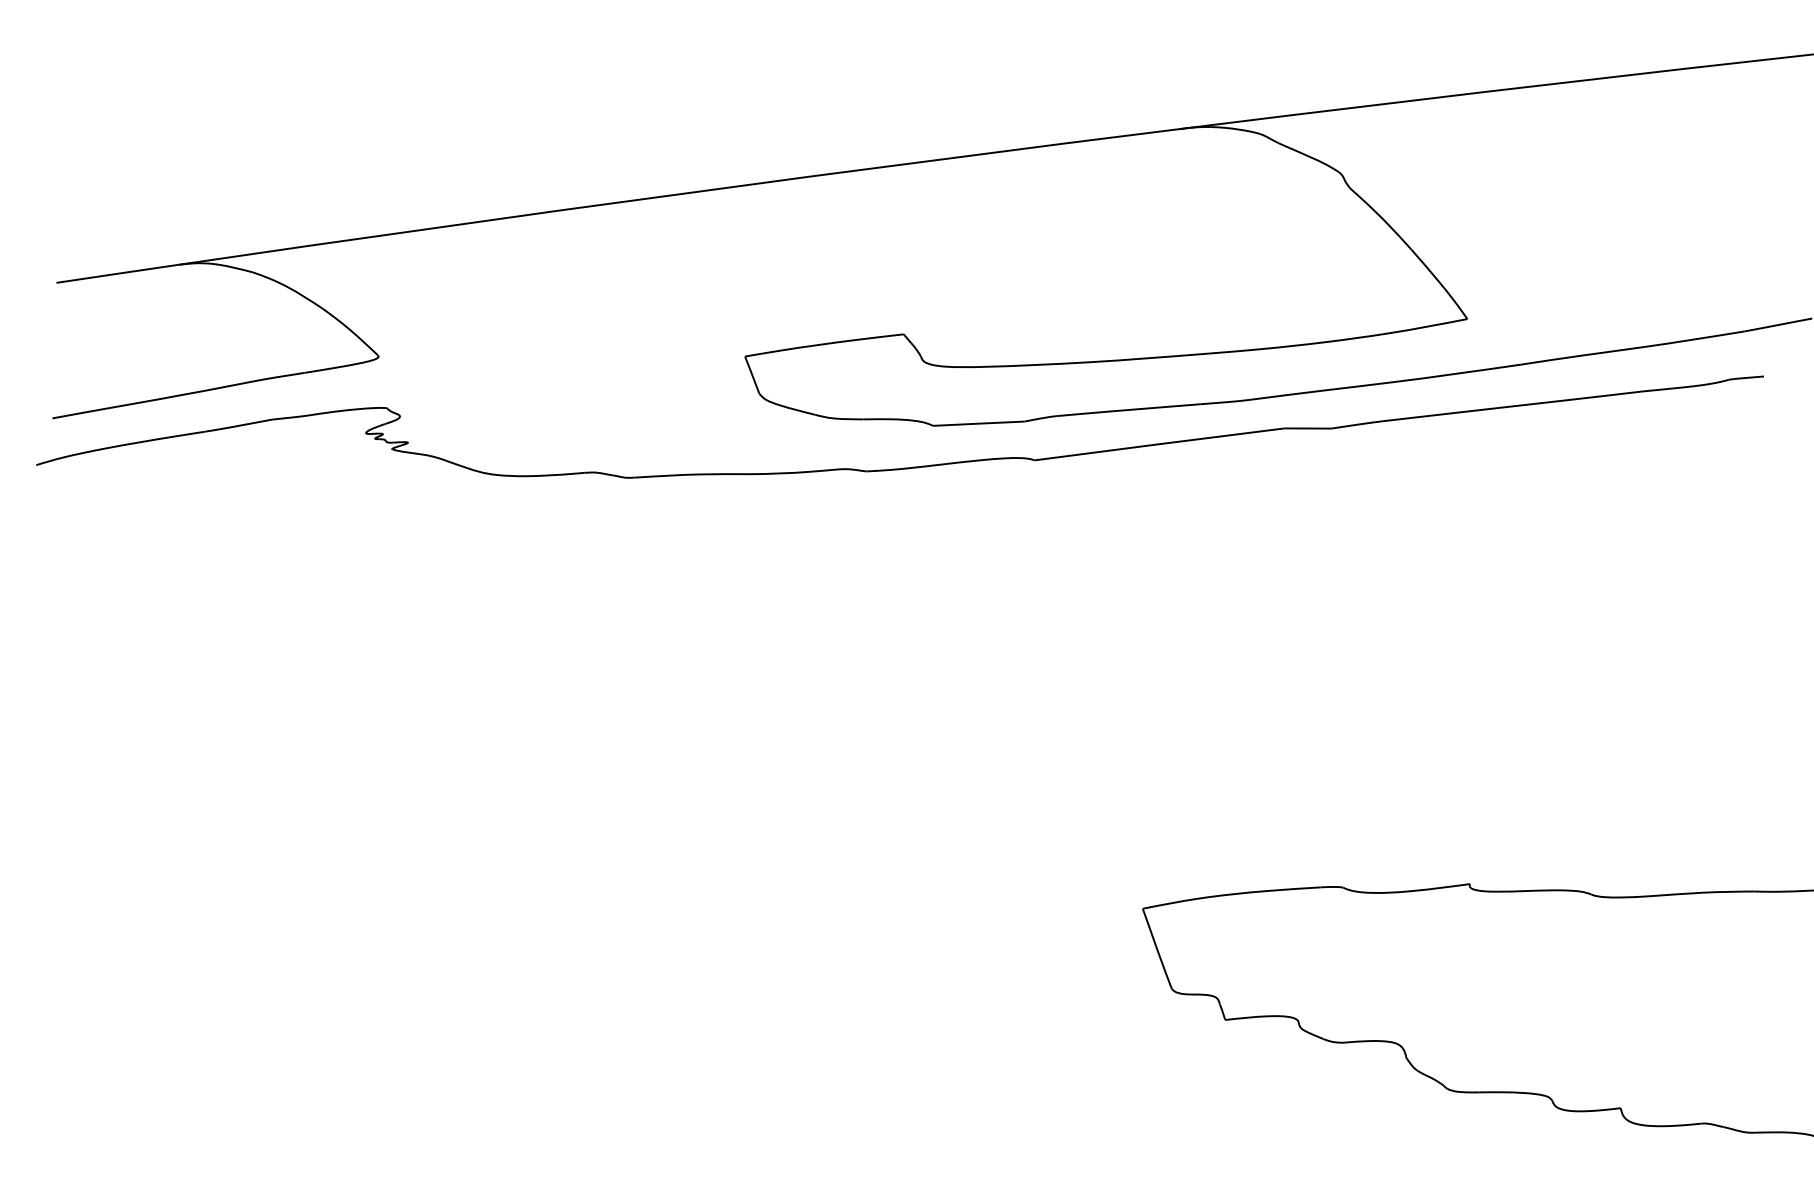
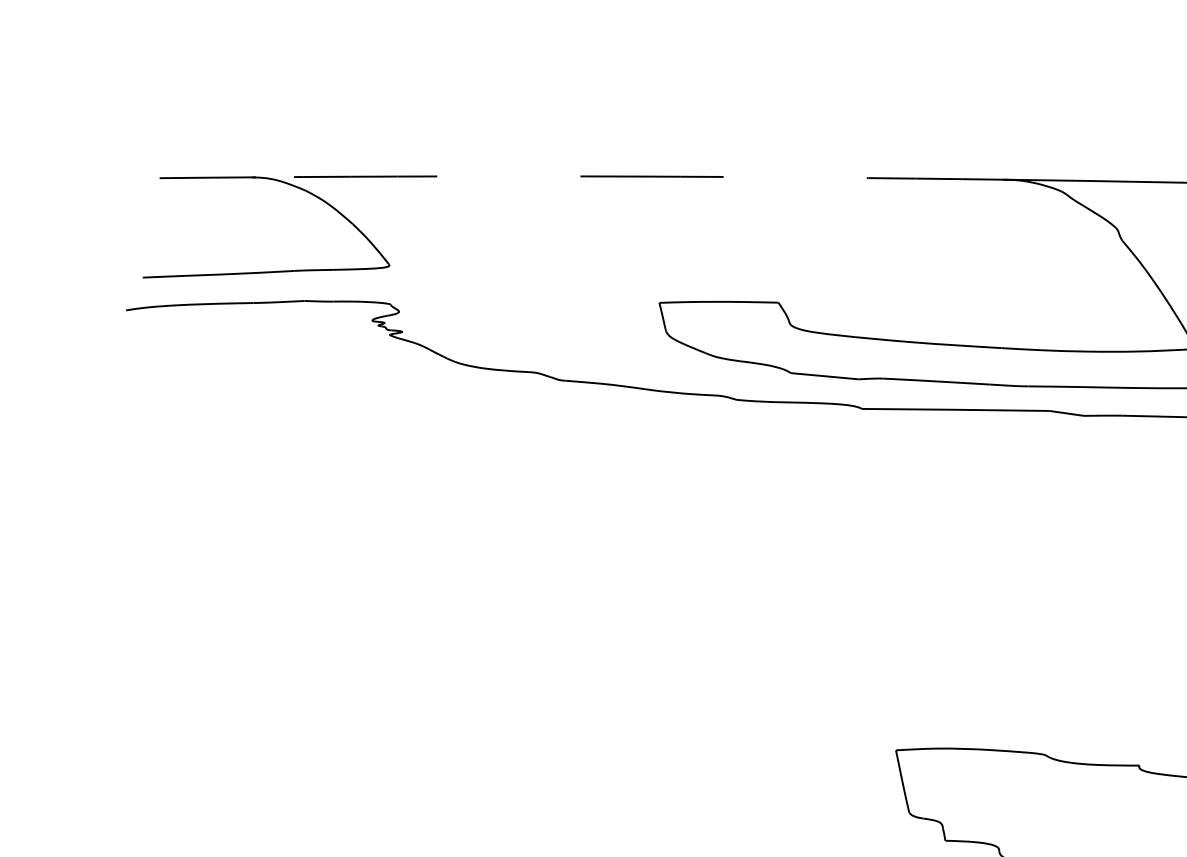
arc: (686, 193) -> (632, 176), solid -> dashed

